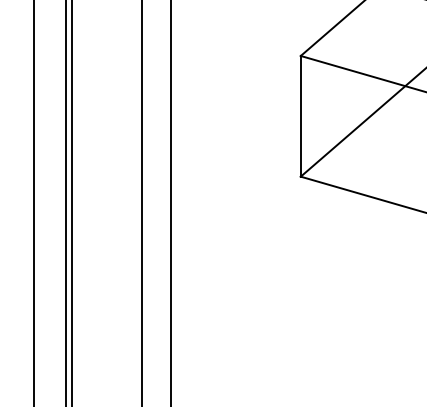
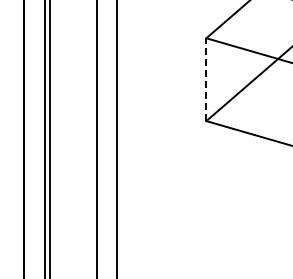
line: (300, 116) -> (206, 79), solid -> dashed

